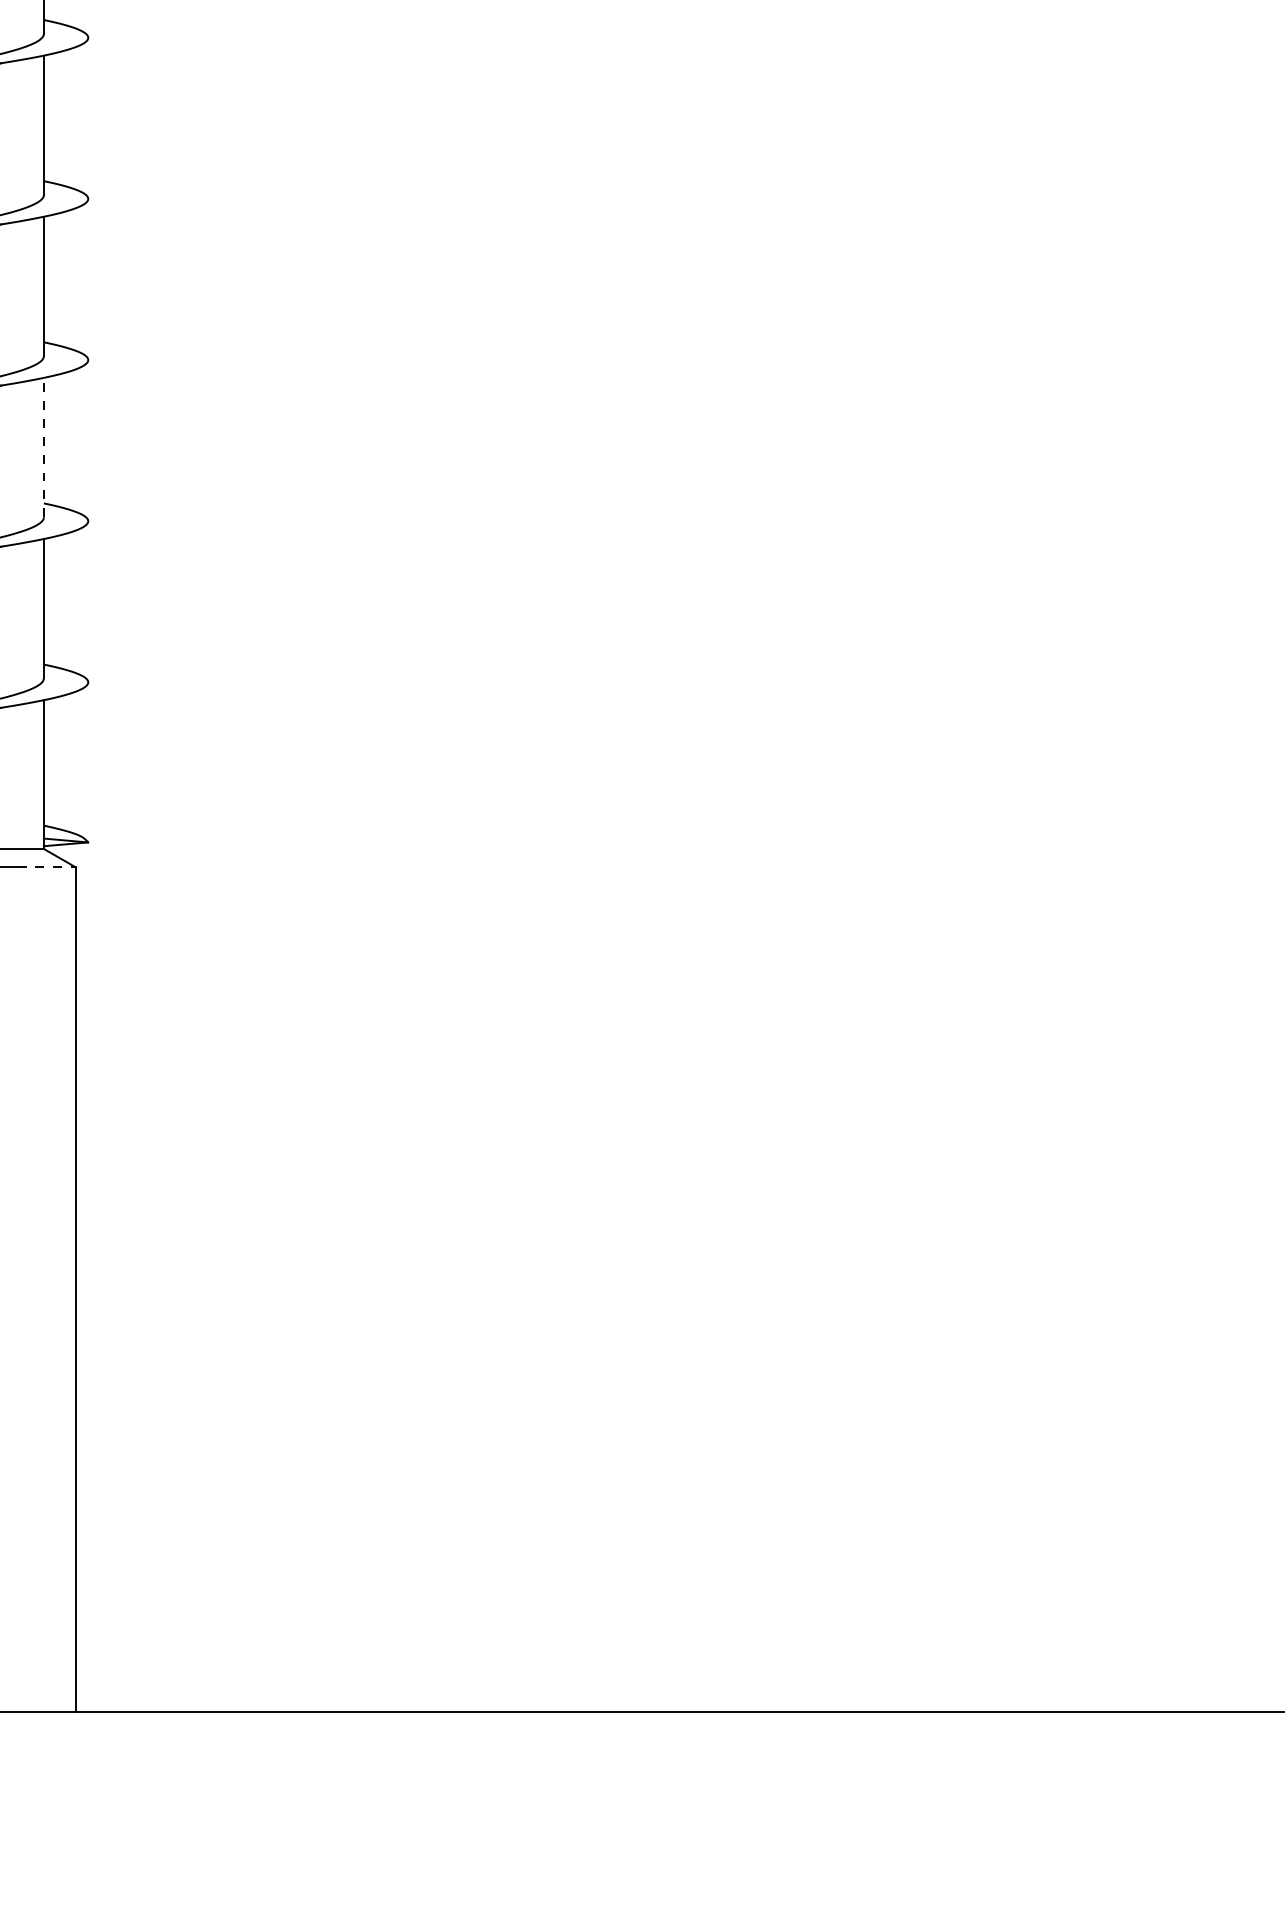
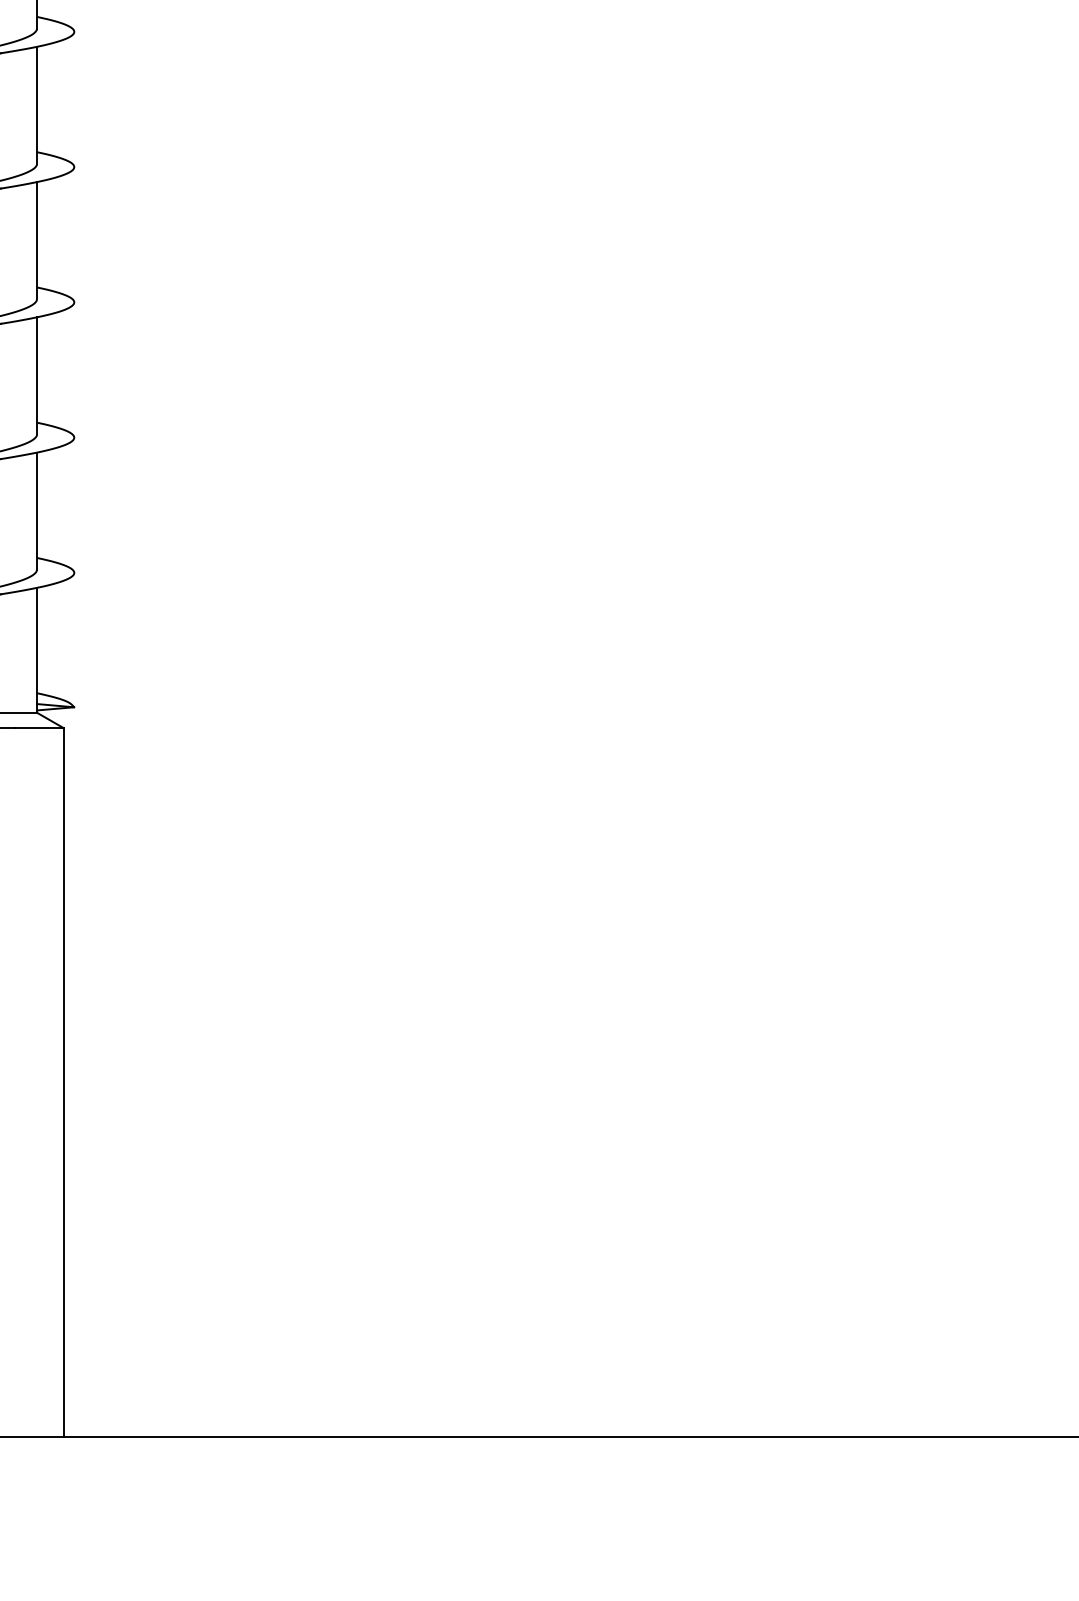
line: (43, 447) -> (36, 375), dashed -> solid
line: (47, 867) -> (40, 728), dashed -> solid

